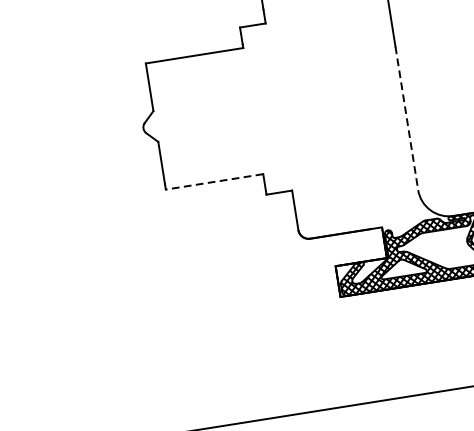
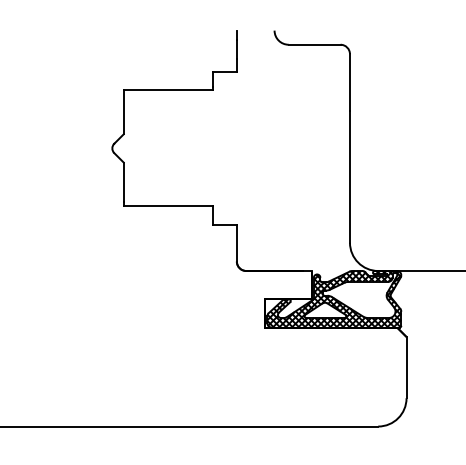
line: (406, 118) -> (349, 176), dashed -> solid
line: (214, 181) -> (168, 206), dashed -> solid

